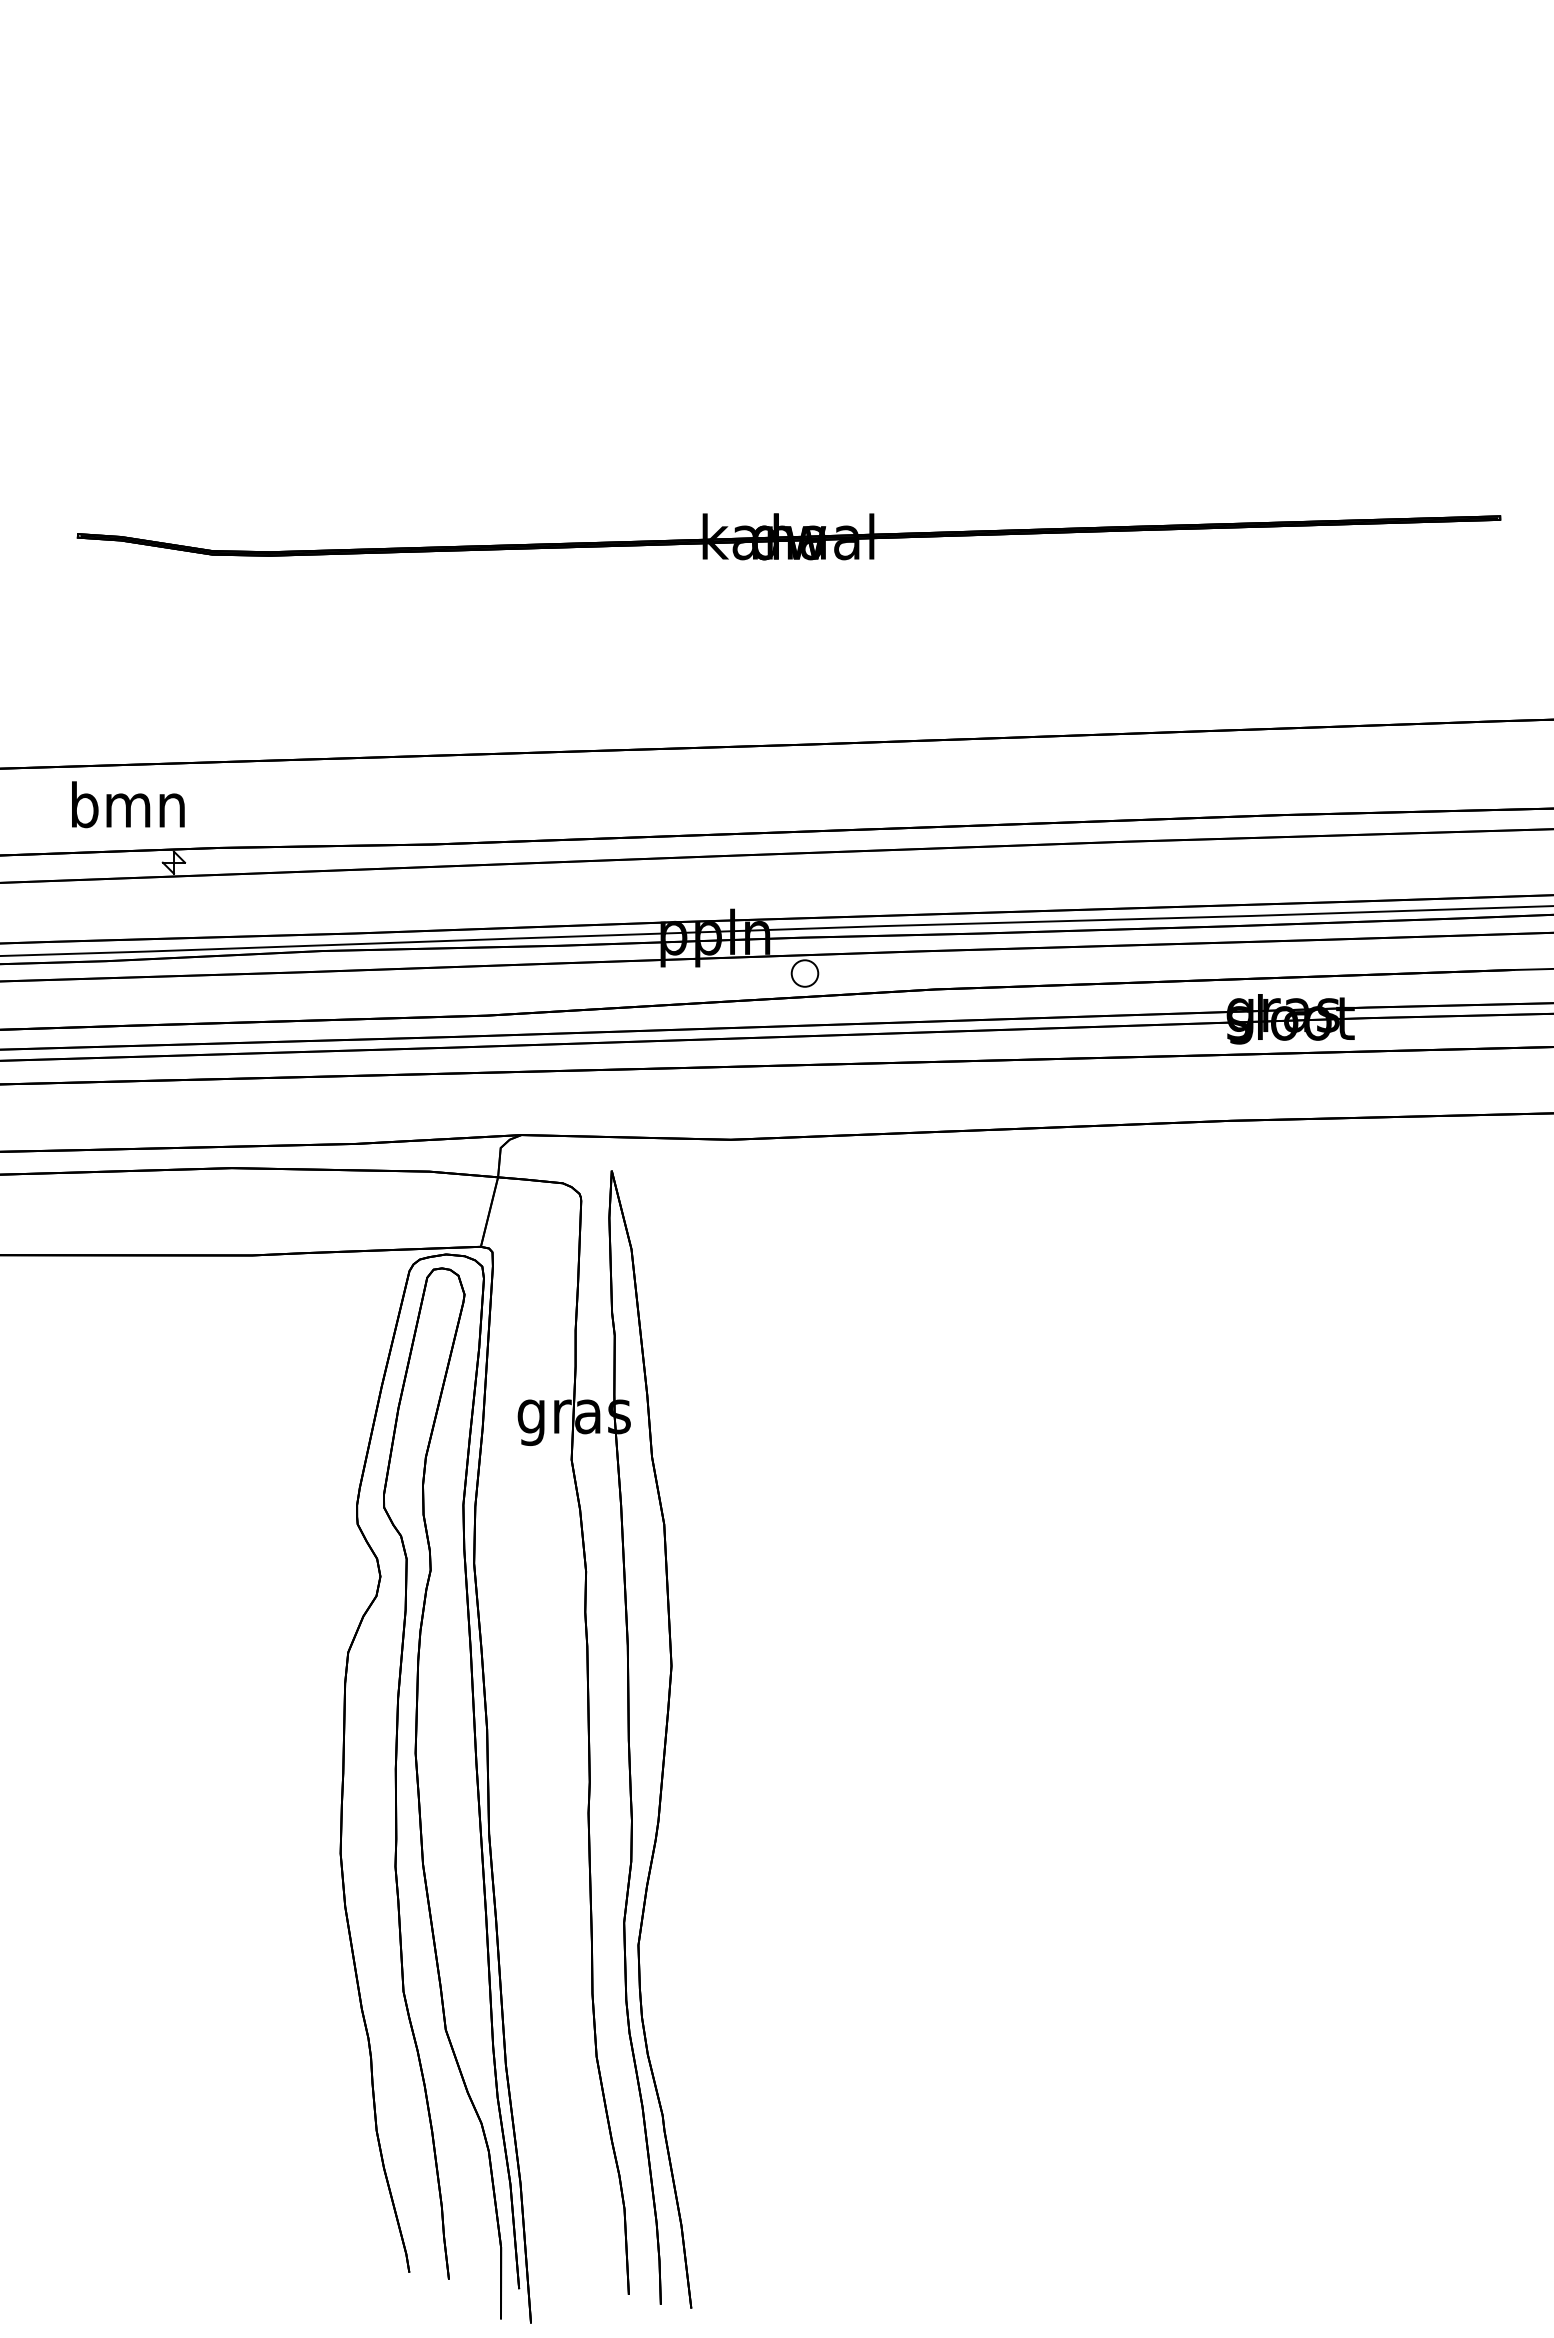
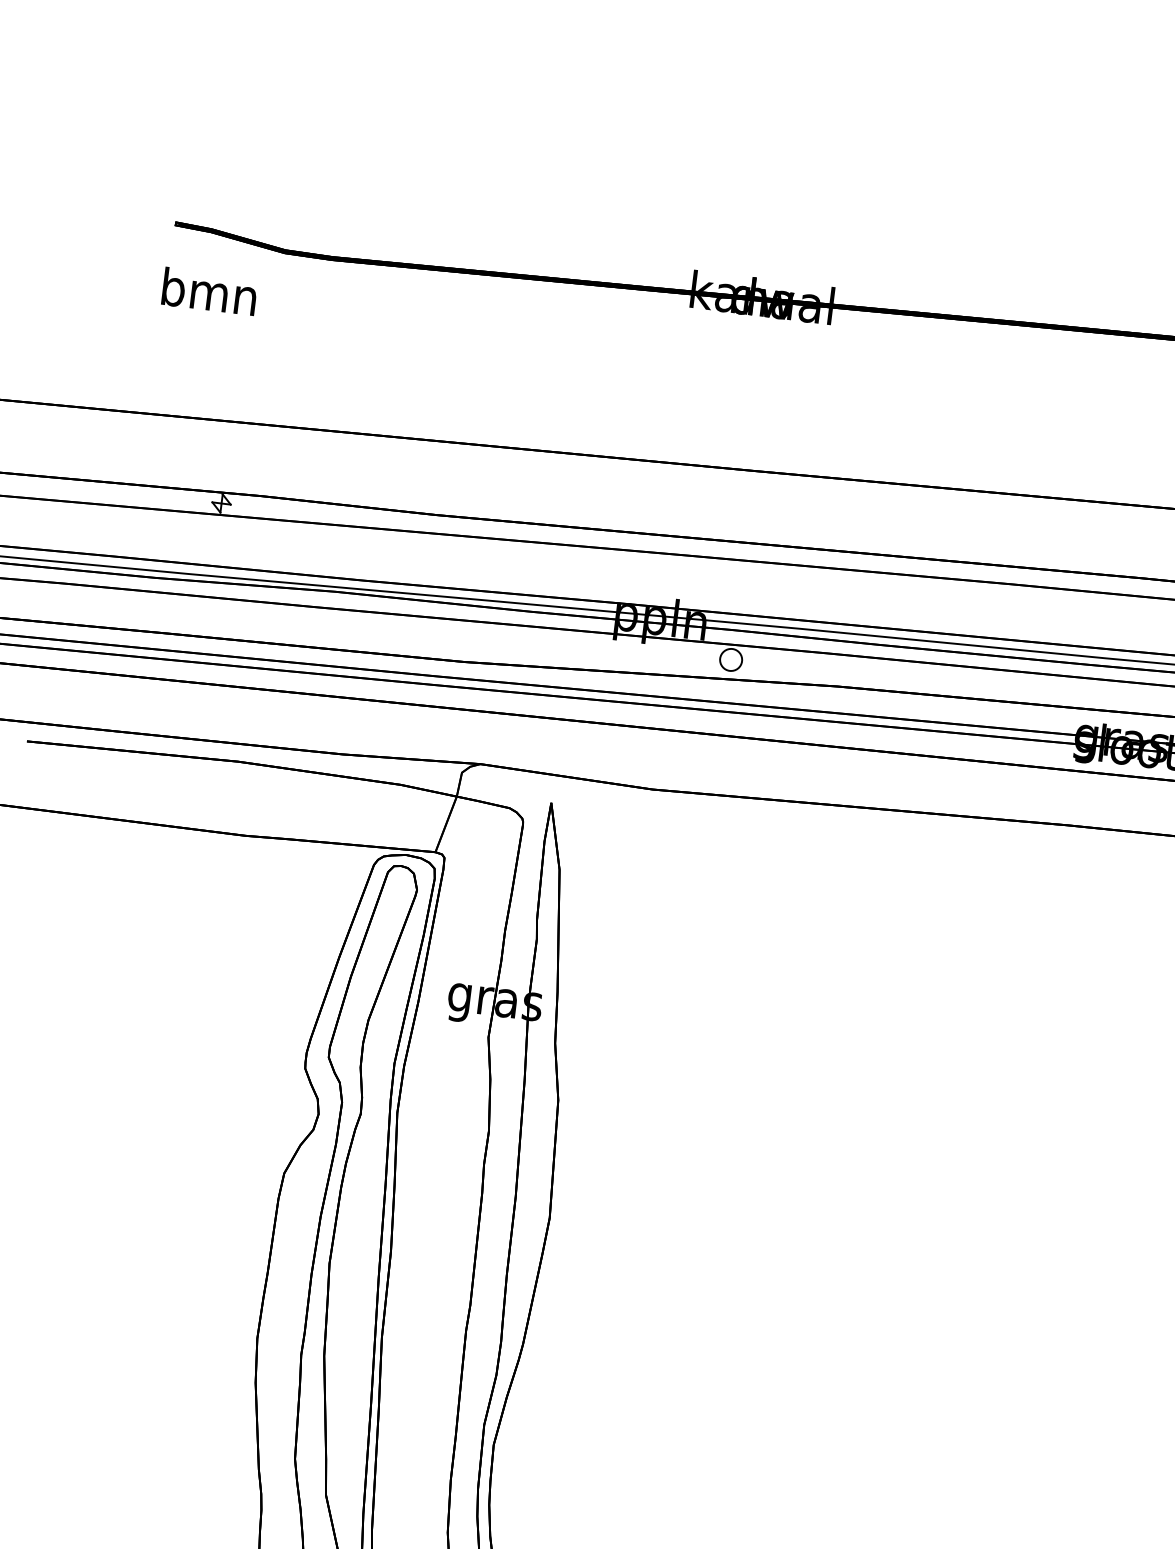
text: (128, 804) -> (209, 291), moved

